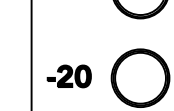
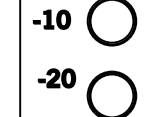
part: (68, 76) -> (56, 78), moved

